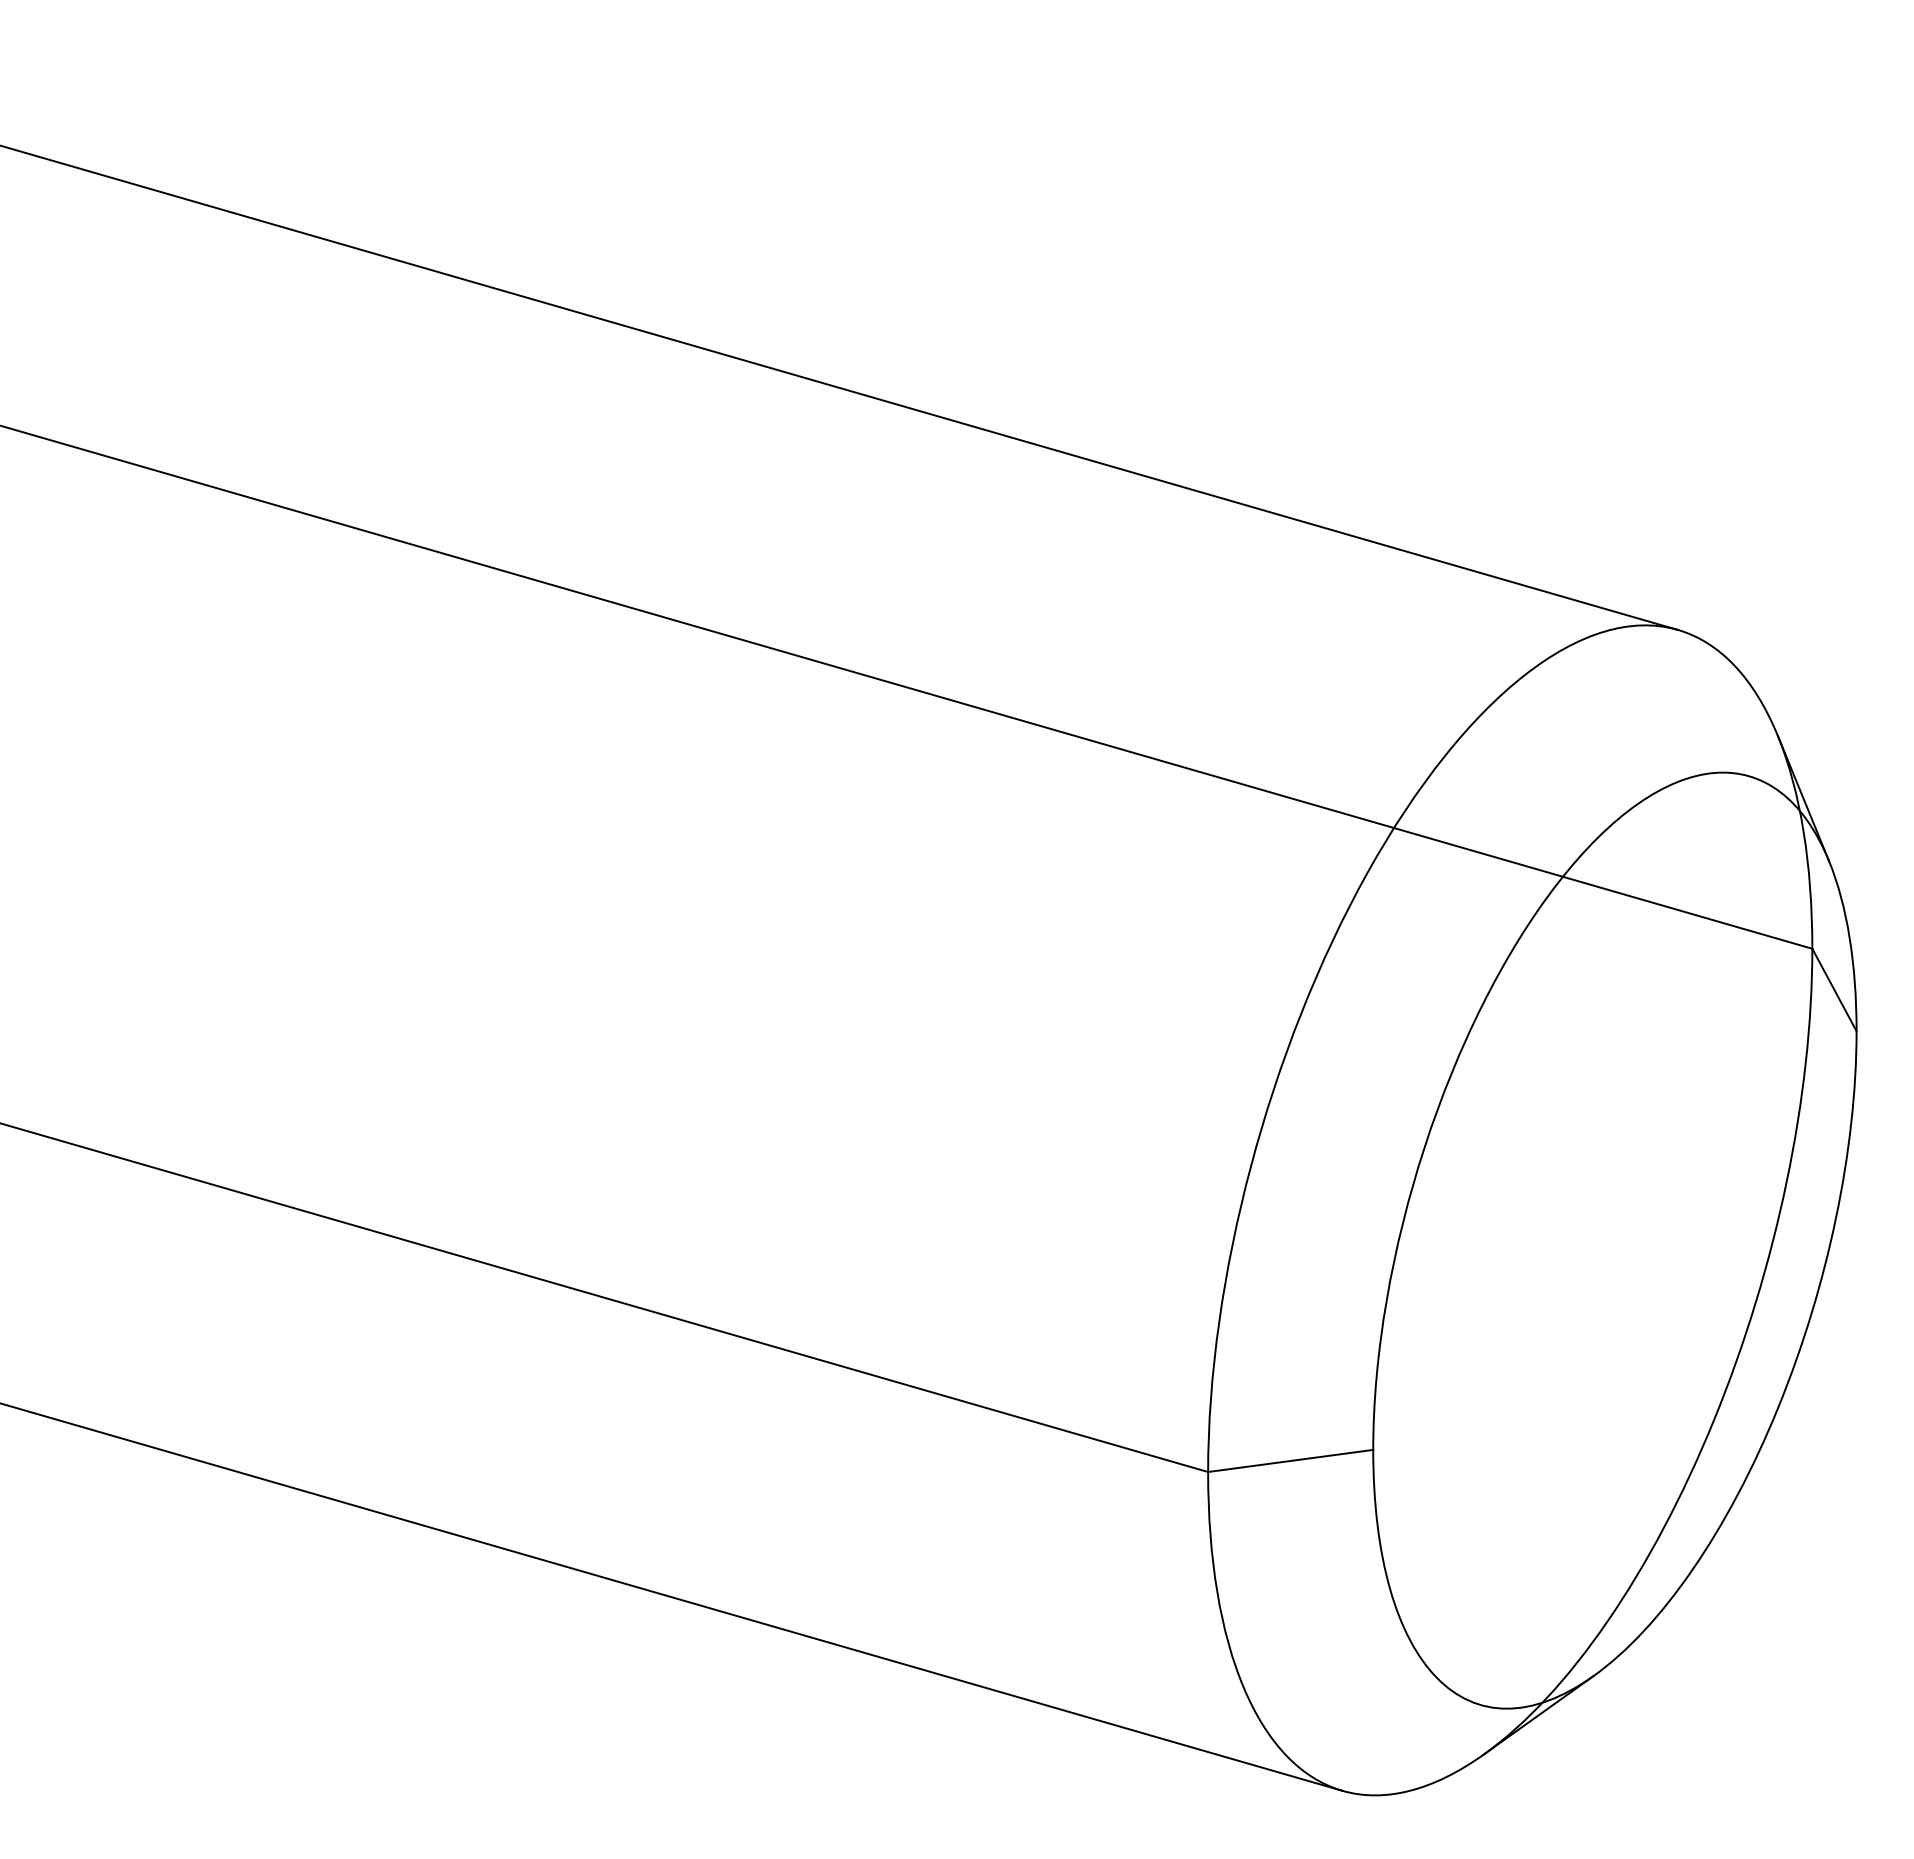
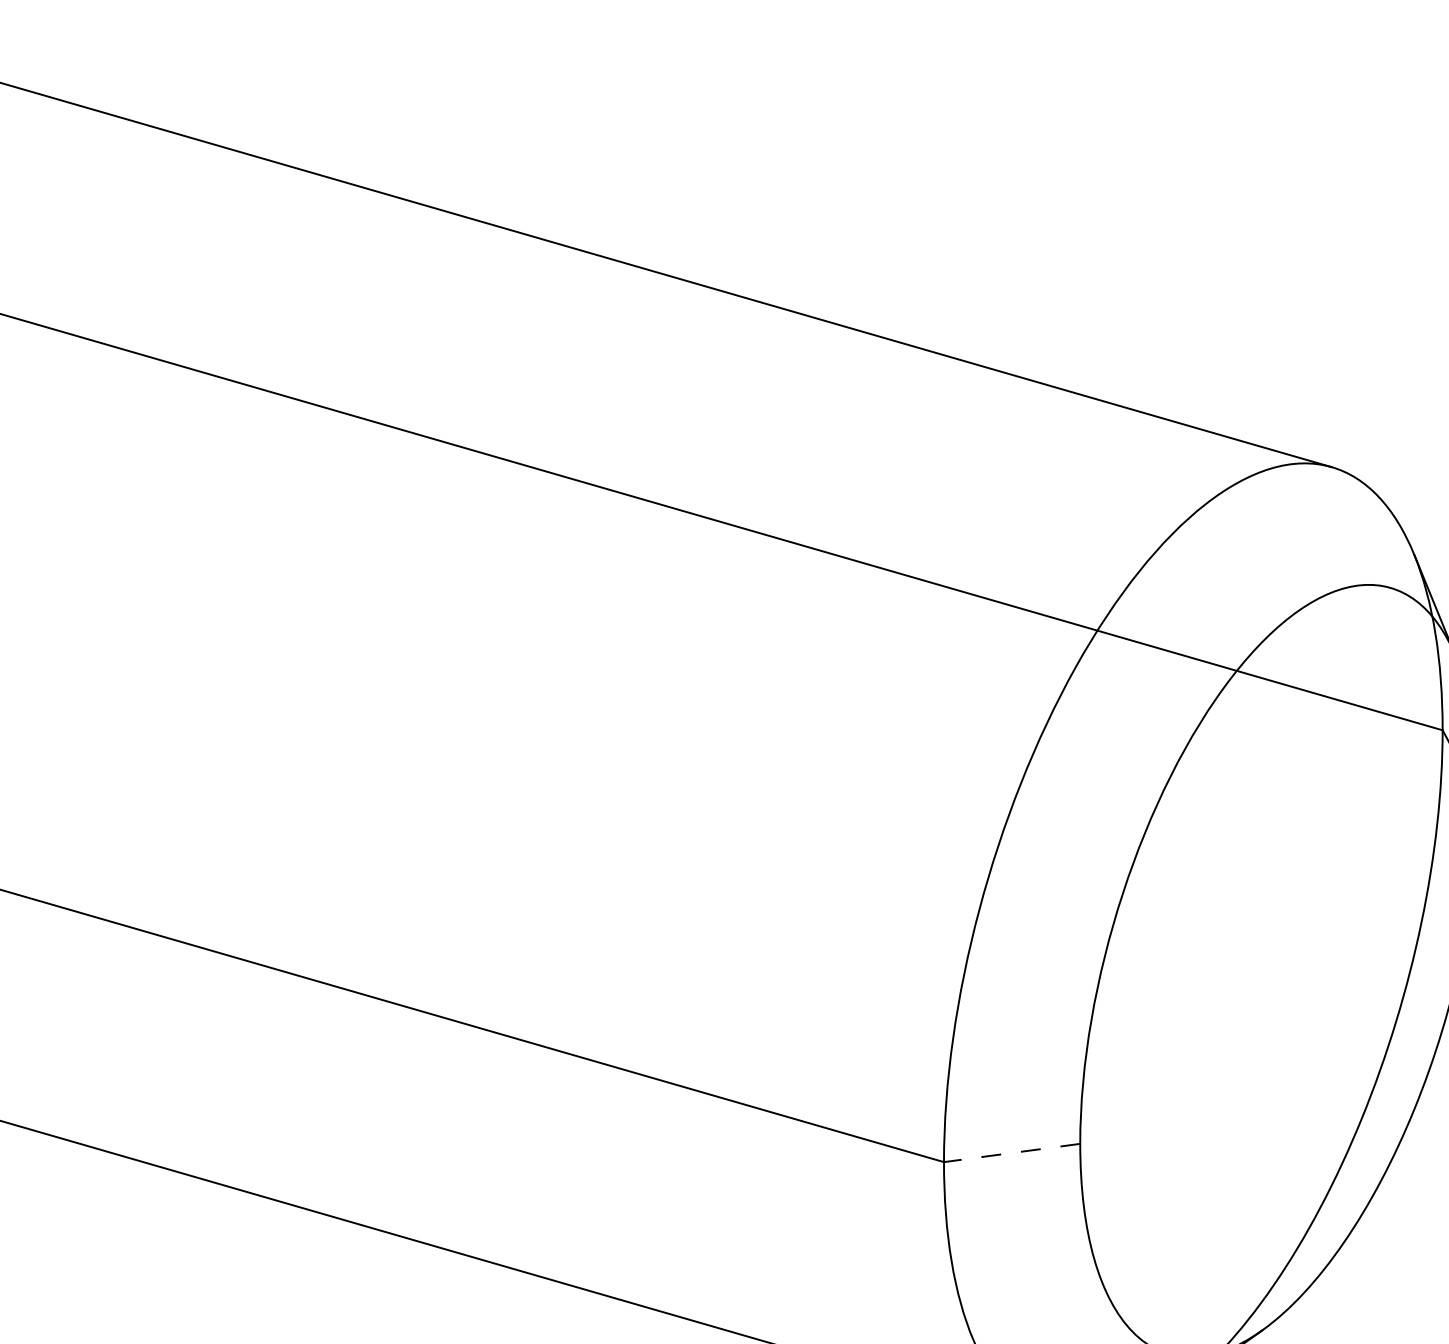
line: (1290, 1461) -> (1011, 1153), solid -> dashed

